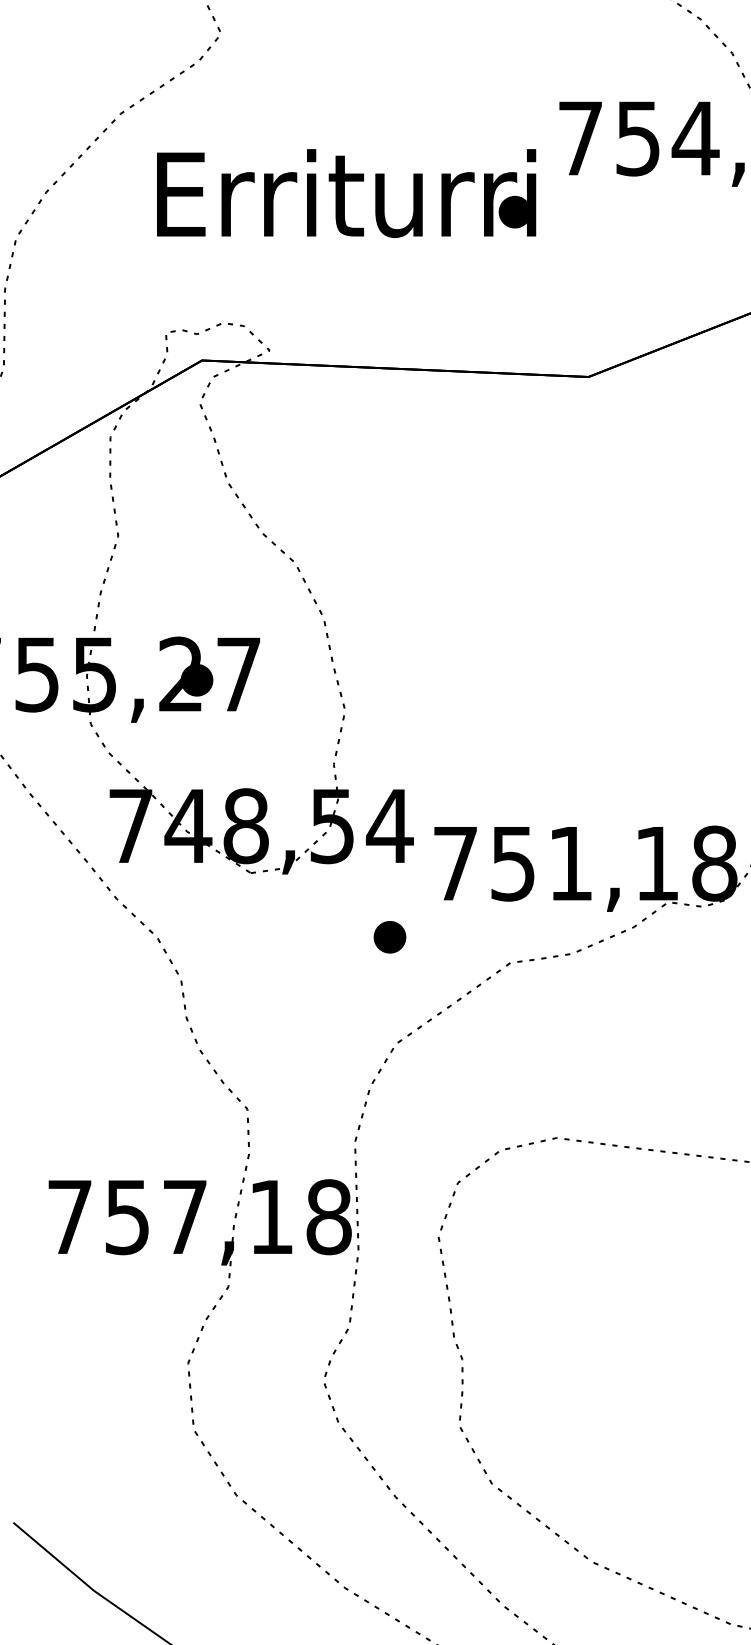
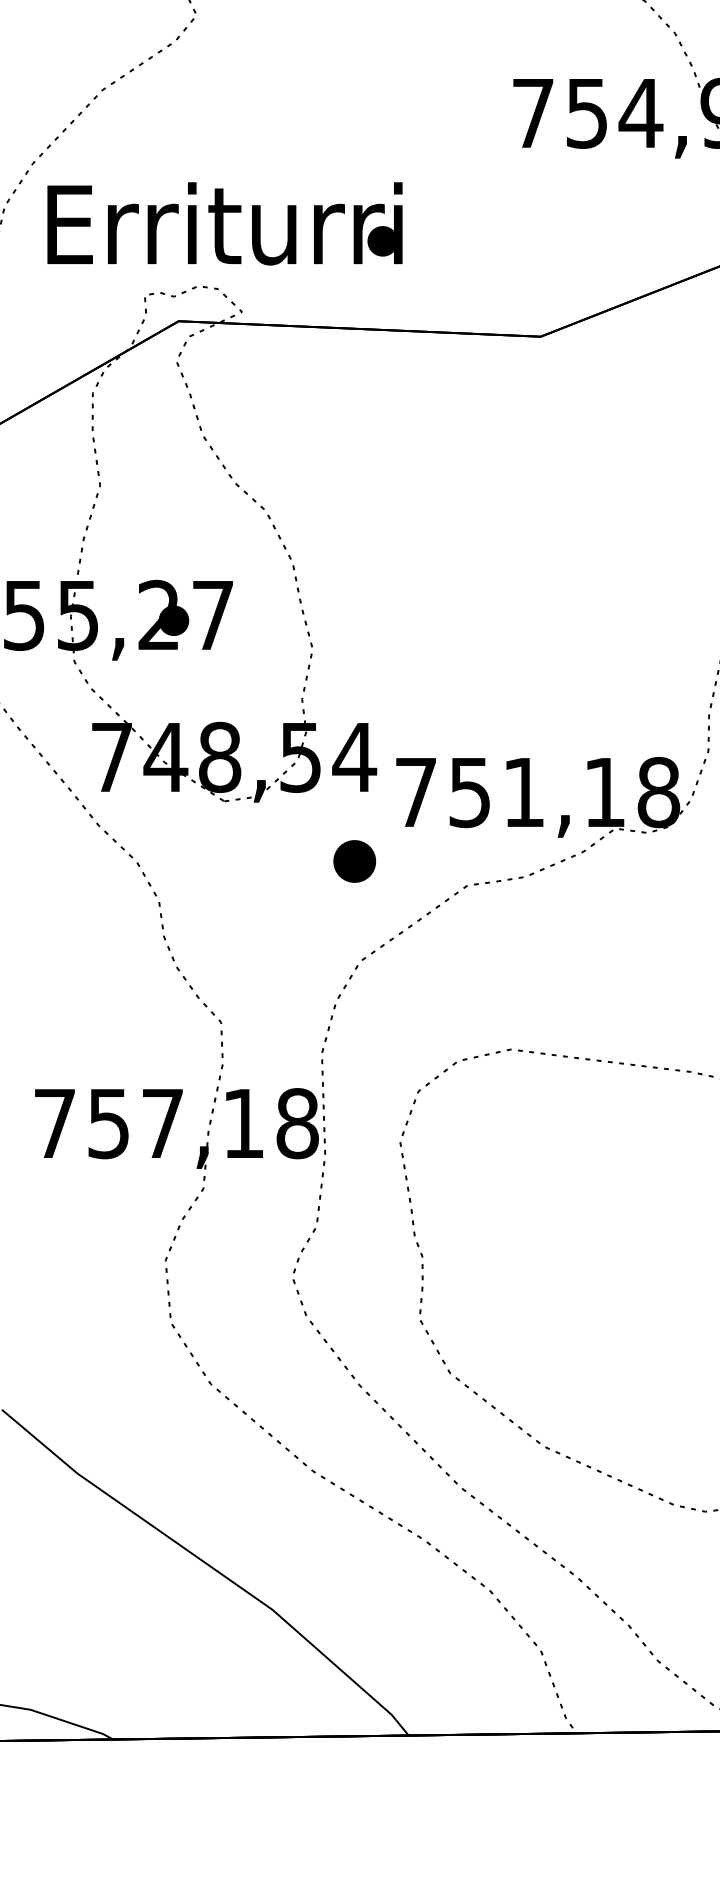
text: (346, 193) -> (224, 223), moved
part: (389, 937) -> (354, 861), size x1.4

